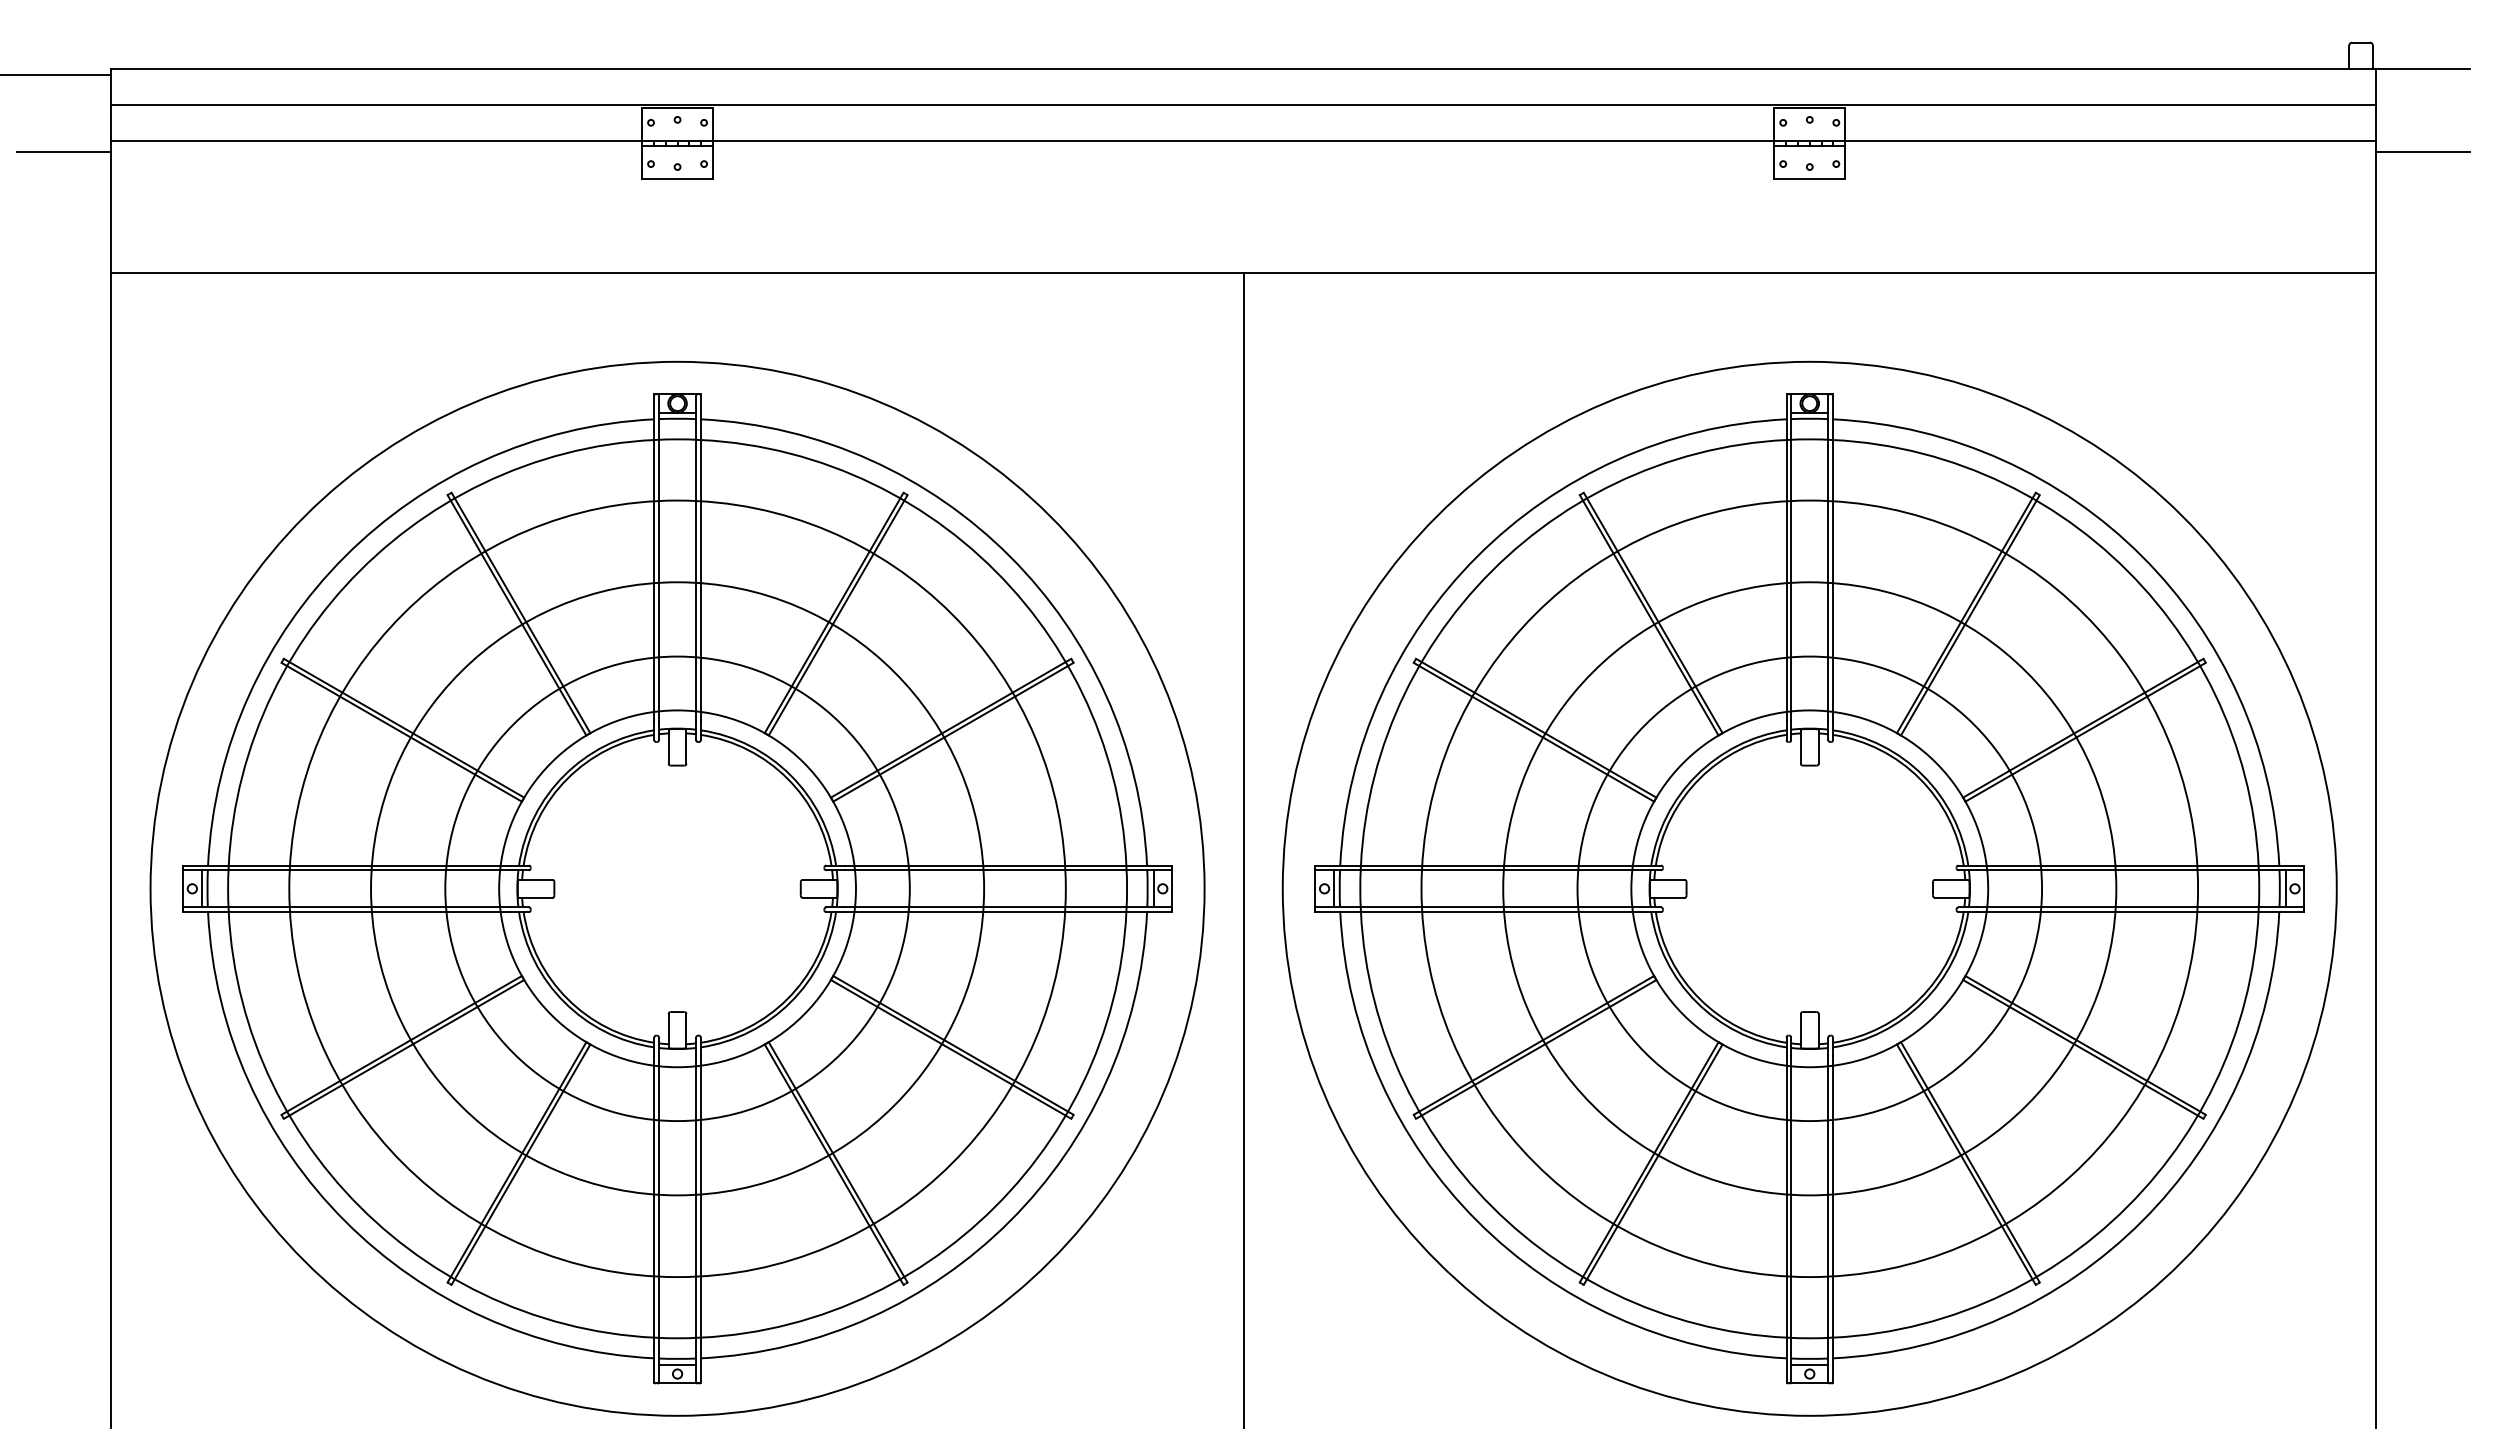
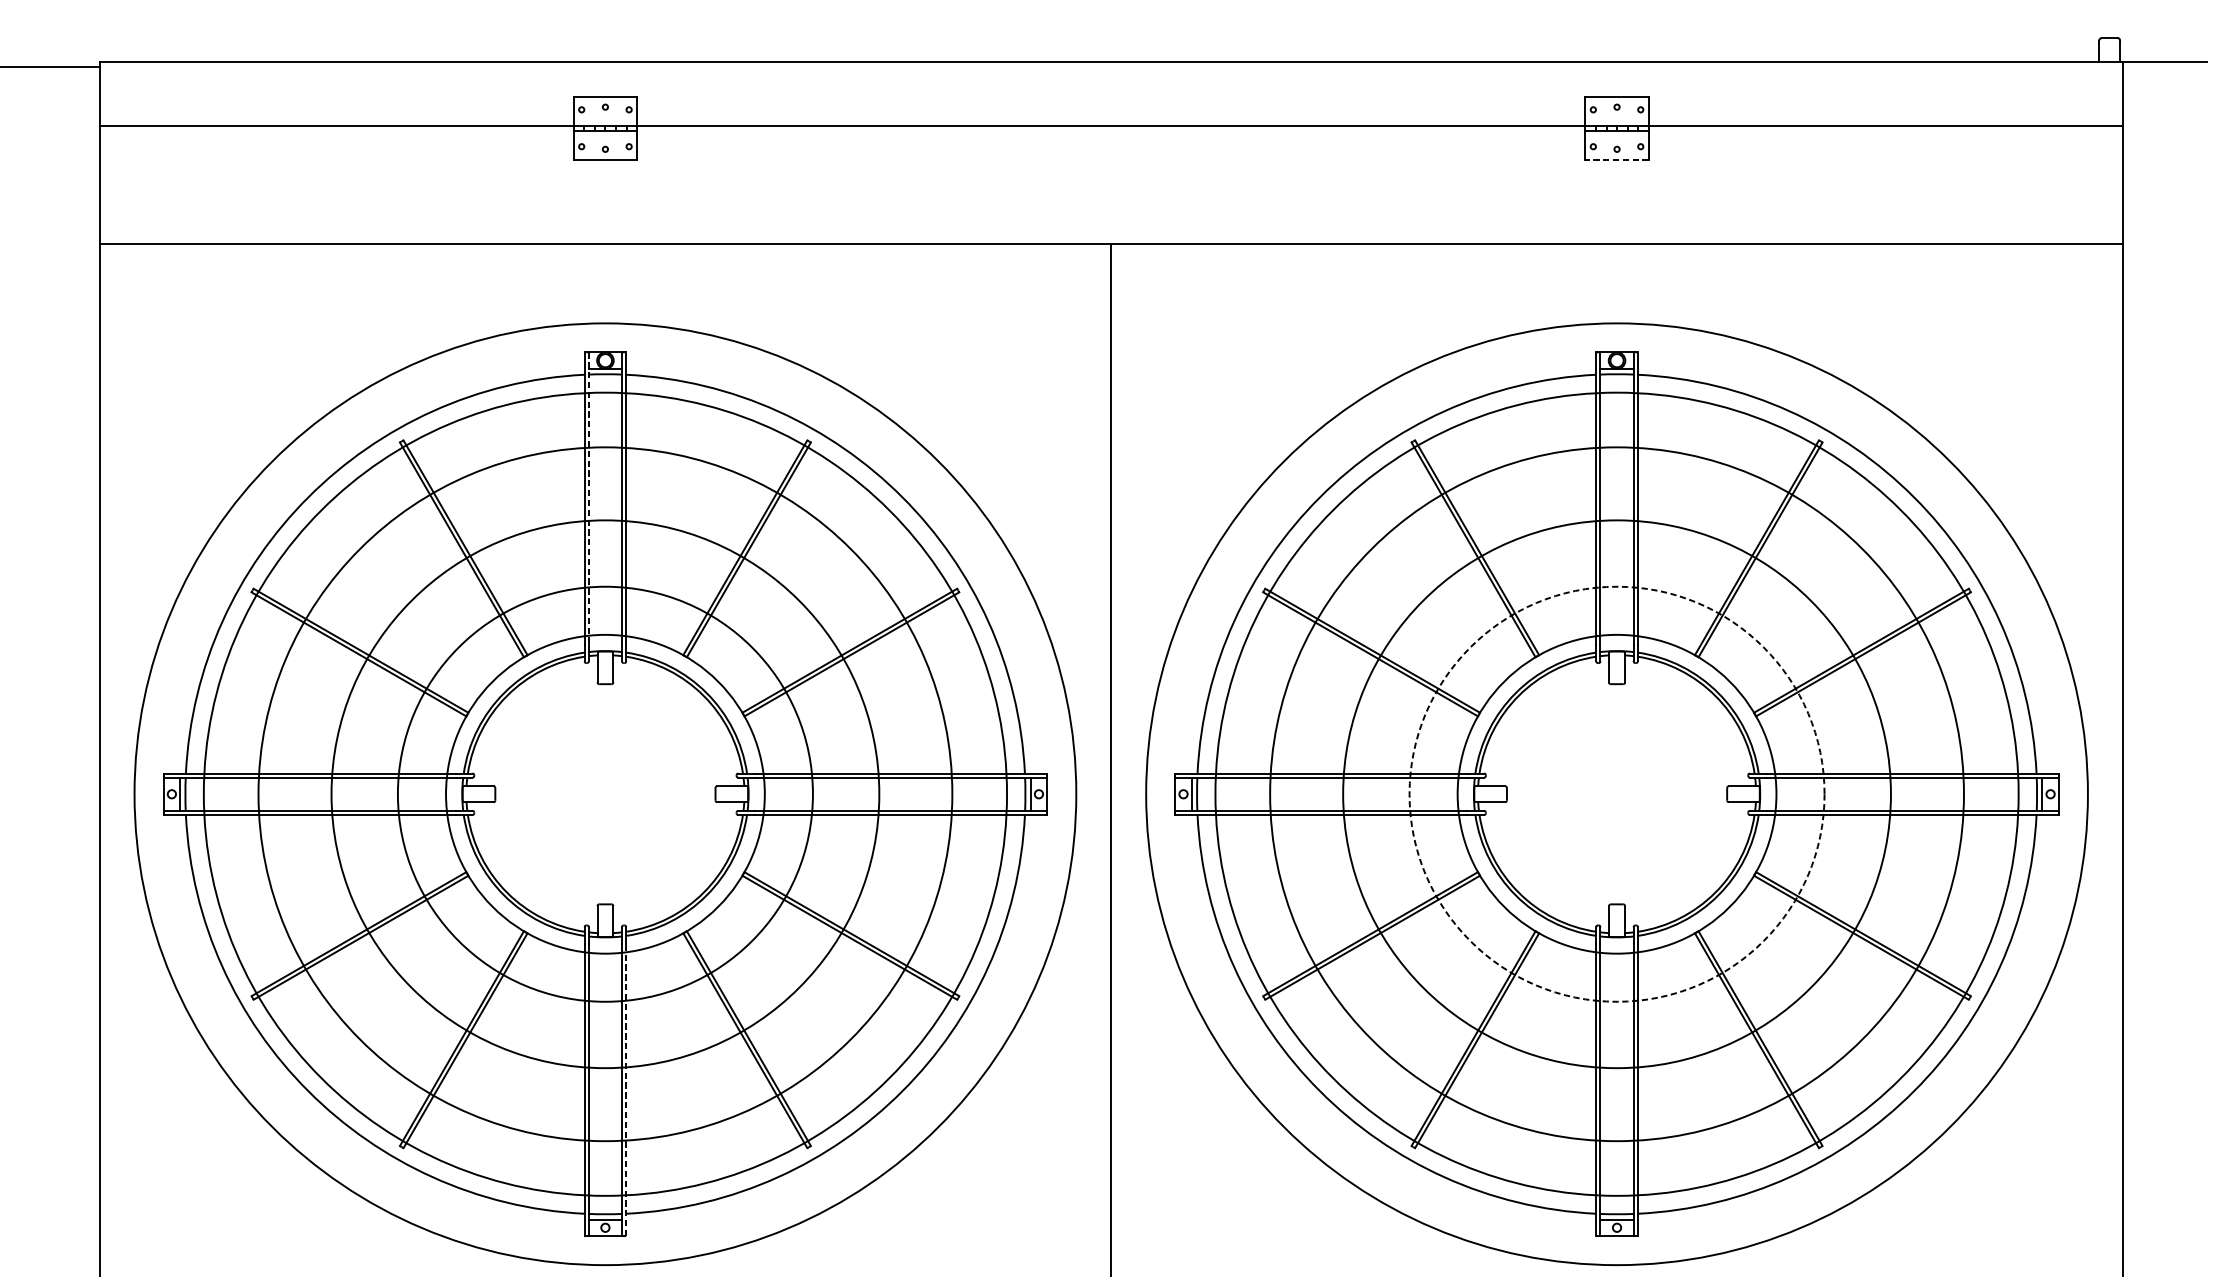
line: (1243, 105) -> (1111, 94), removed
line: (64, 151) -> (57, 135), removed
line: (2422, 151) -> (2164, 135), removed
line: (1809, 178) -> (1616, 159), solid -> dashed
line: (659, 558) -> (589, 499), solid -> dashed
circle: (1809, 888) -> (1616, 793), solid -> dashed
line: (700, 1219) -> (625, 1089), solid -> dashed

